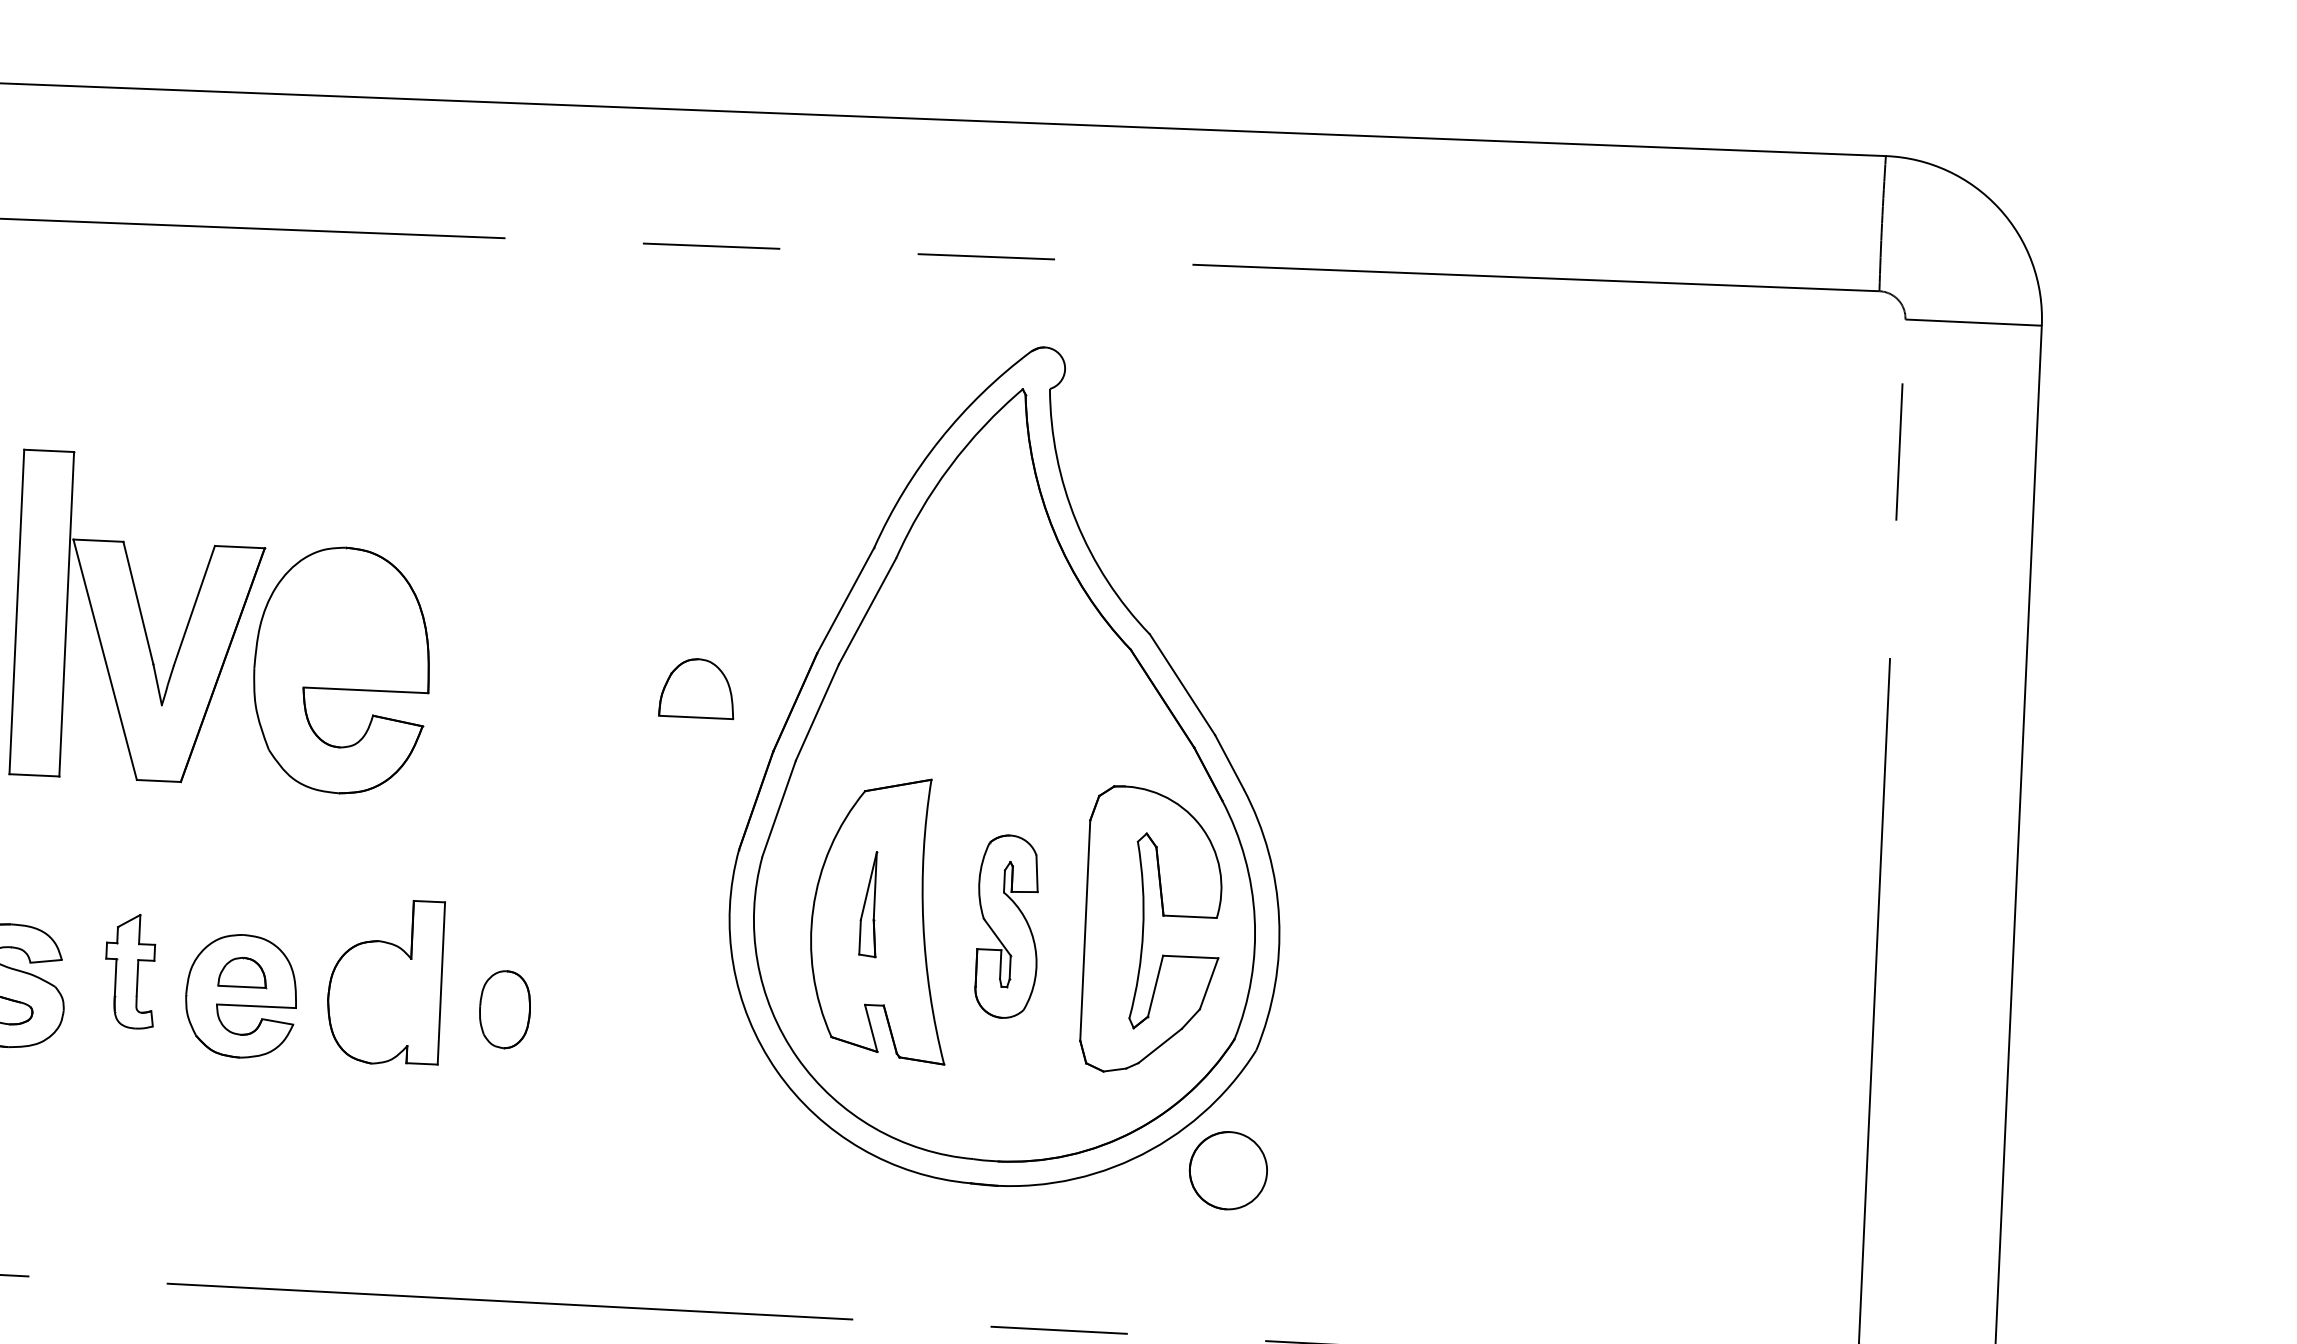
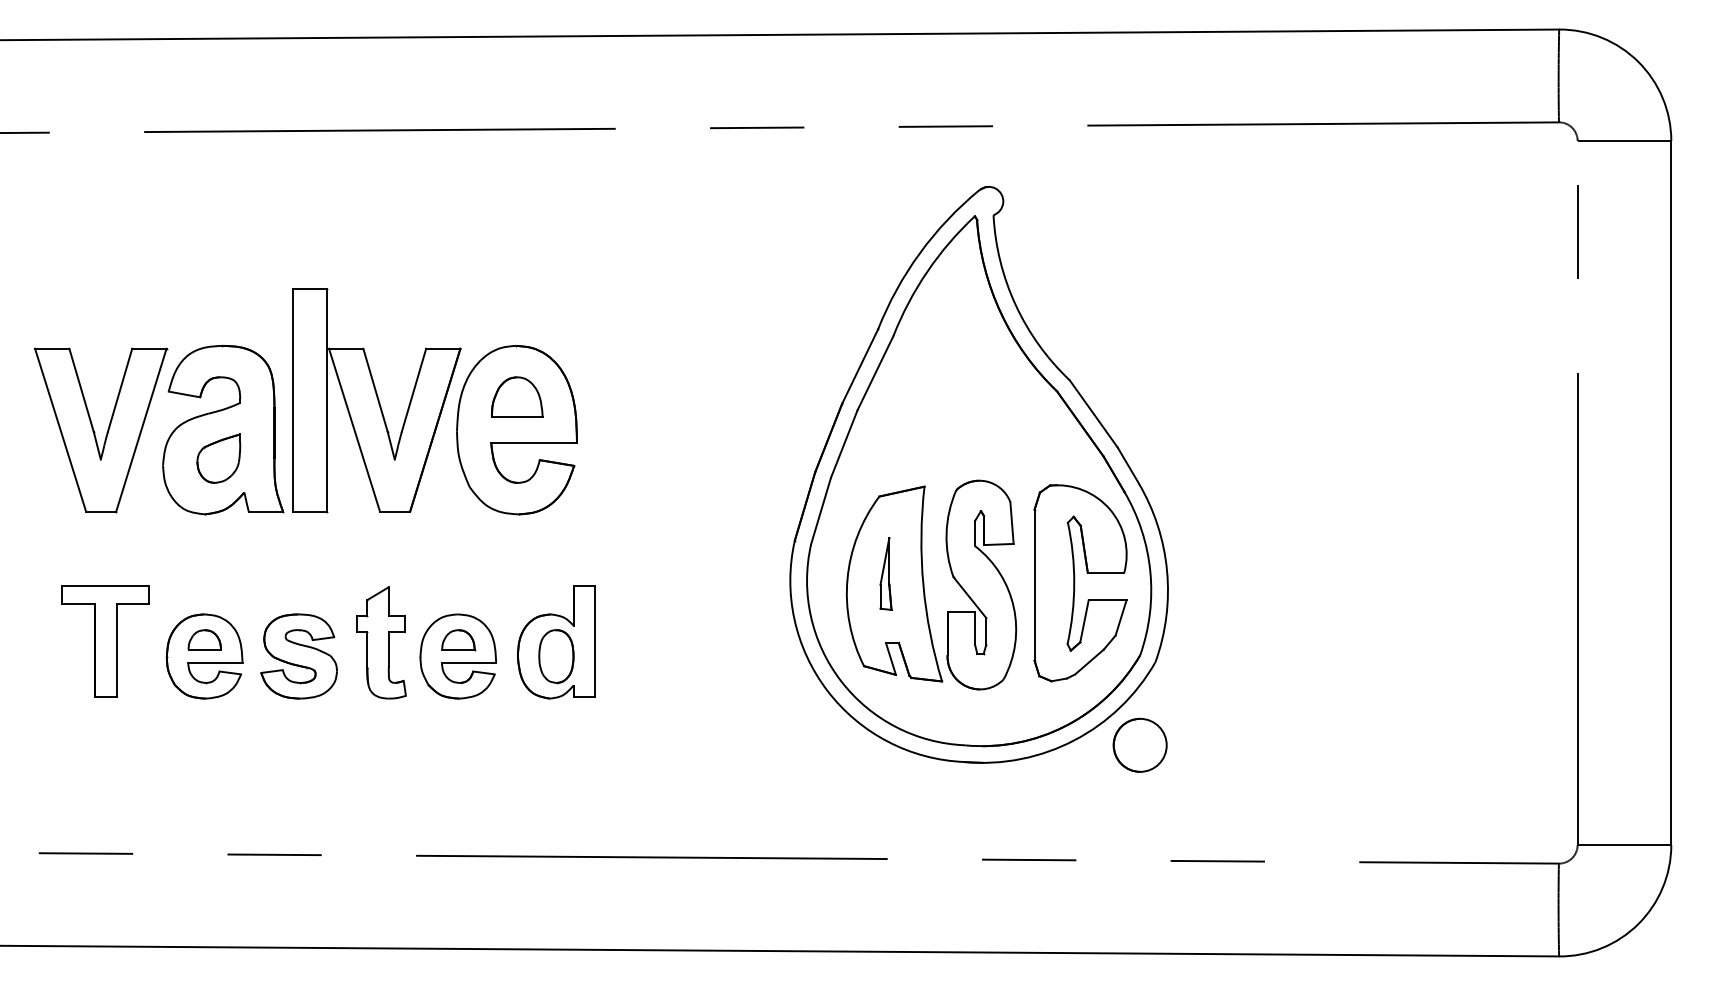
part: (696, 687) -> (516, 396), moved
part: (1007, 925) -> (981, 584), size x1.67
part: (130, 970) -> (381, 642), size x1.43
part: (505, 1009) -> (556, 656), moved

